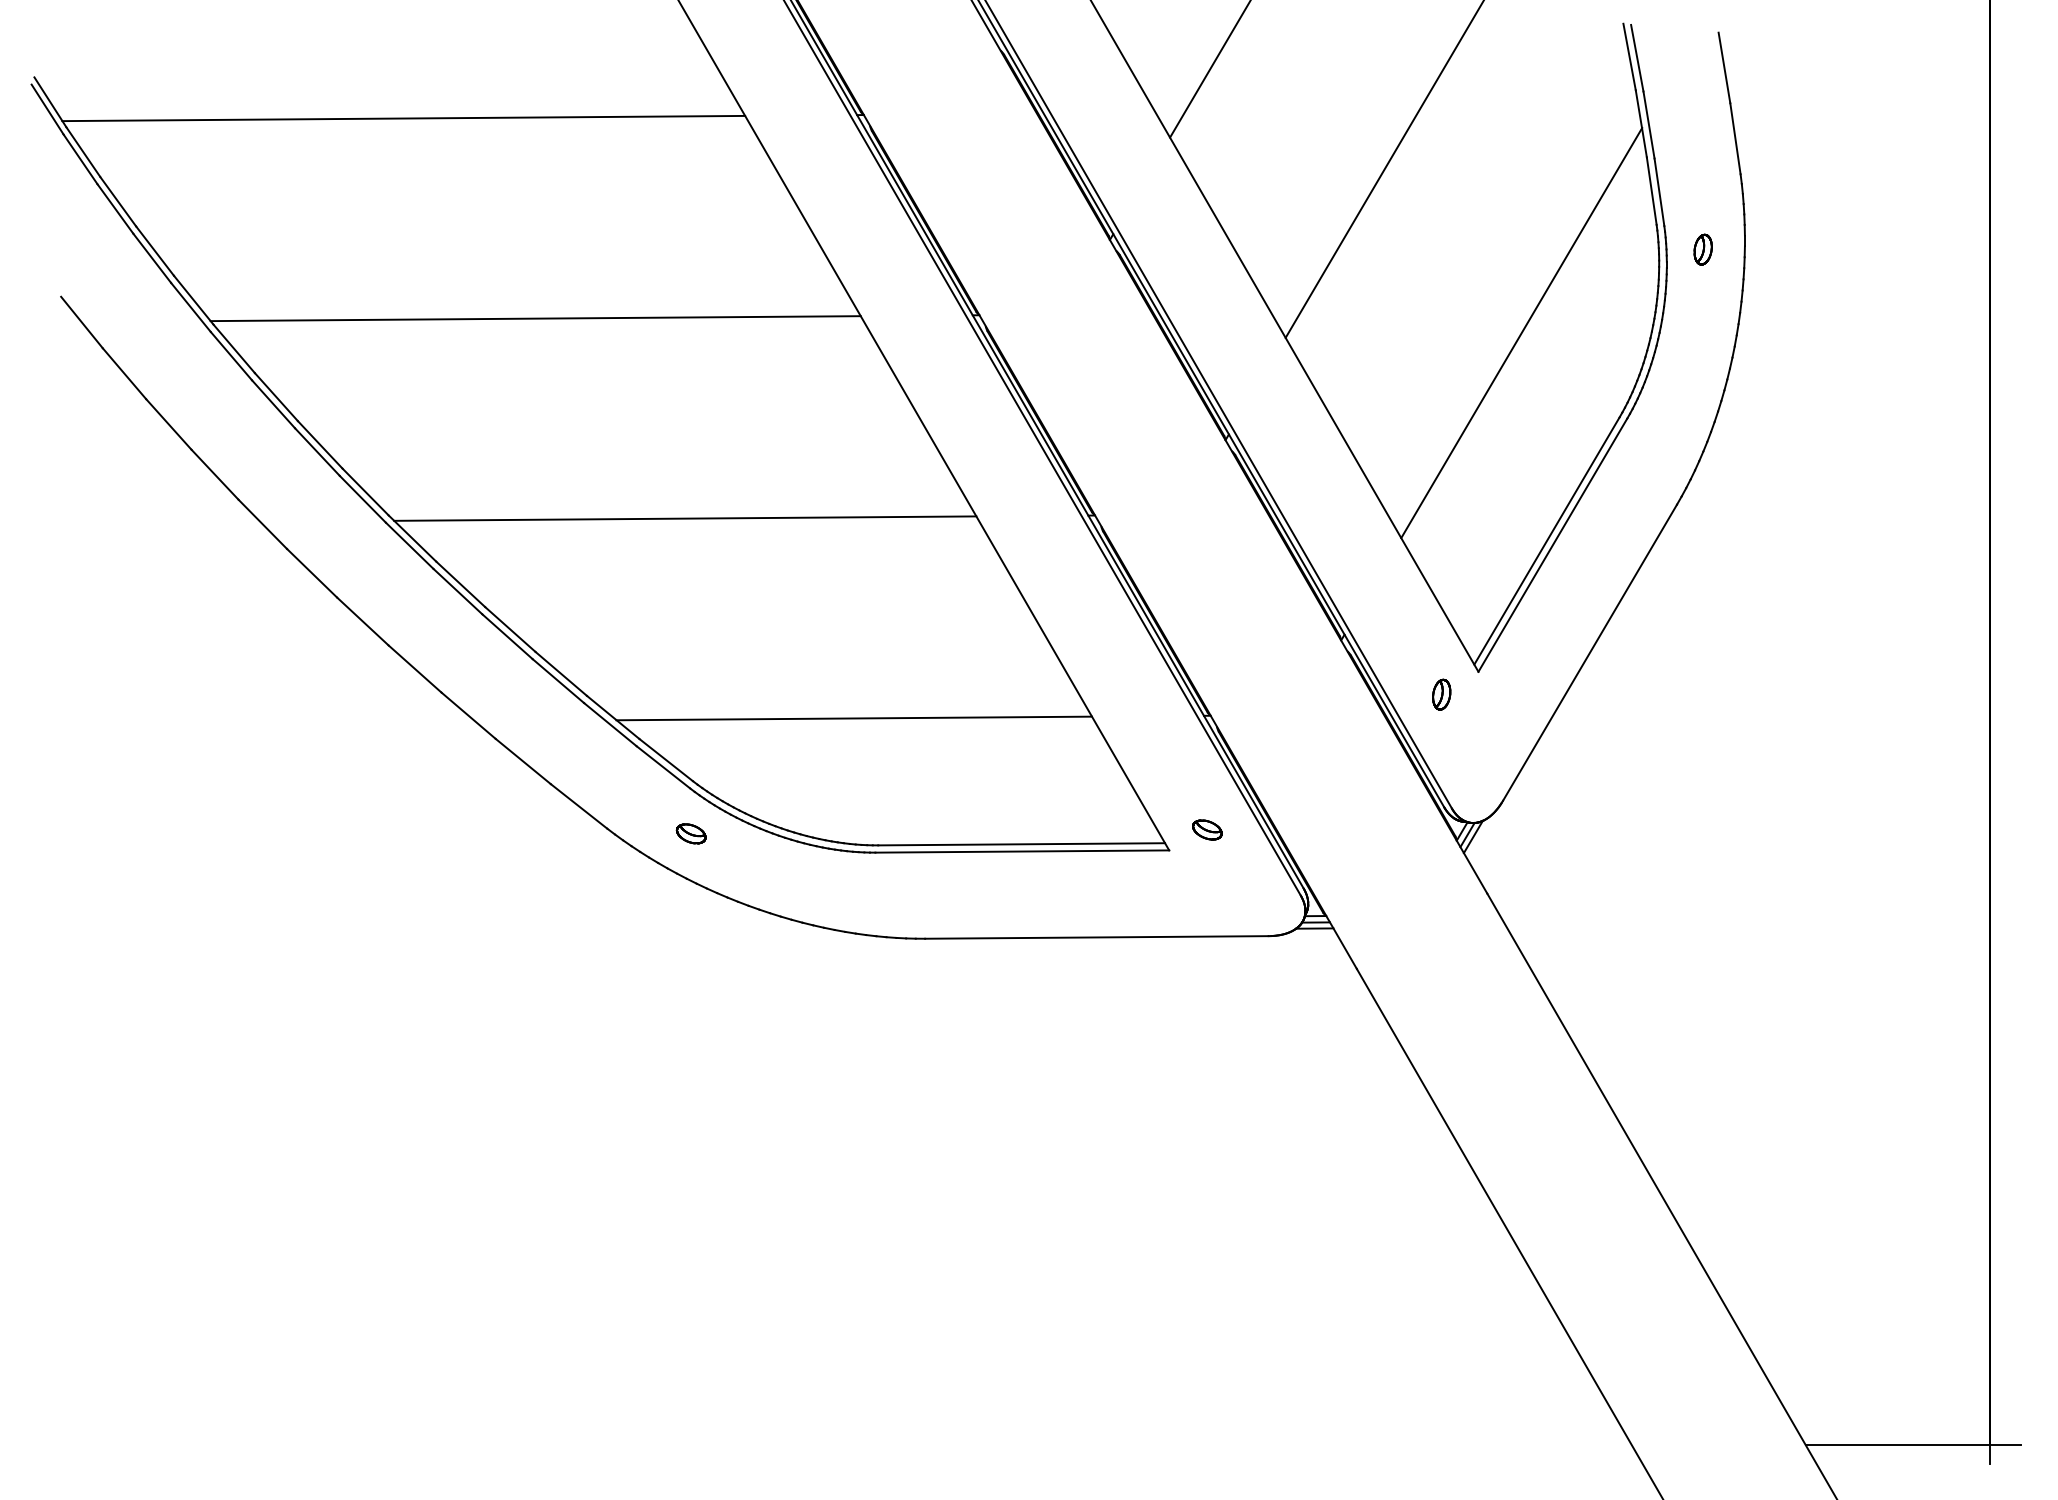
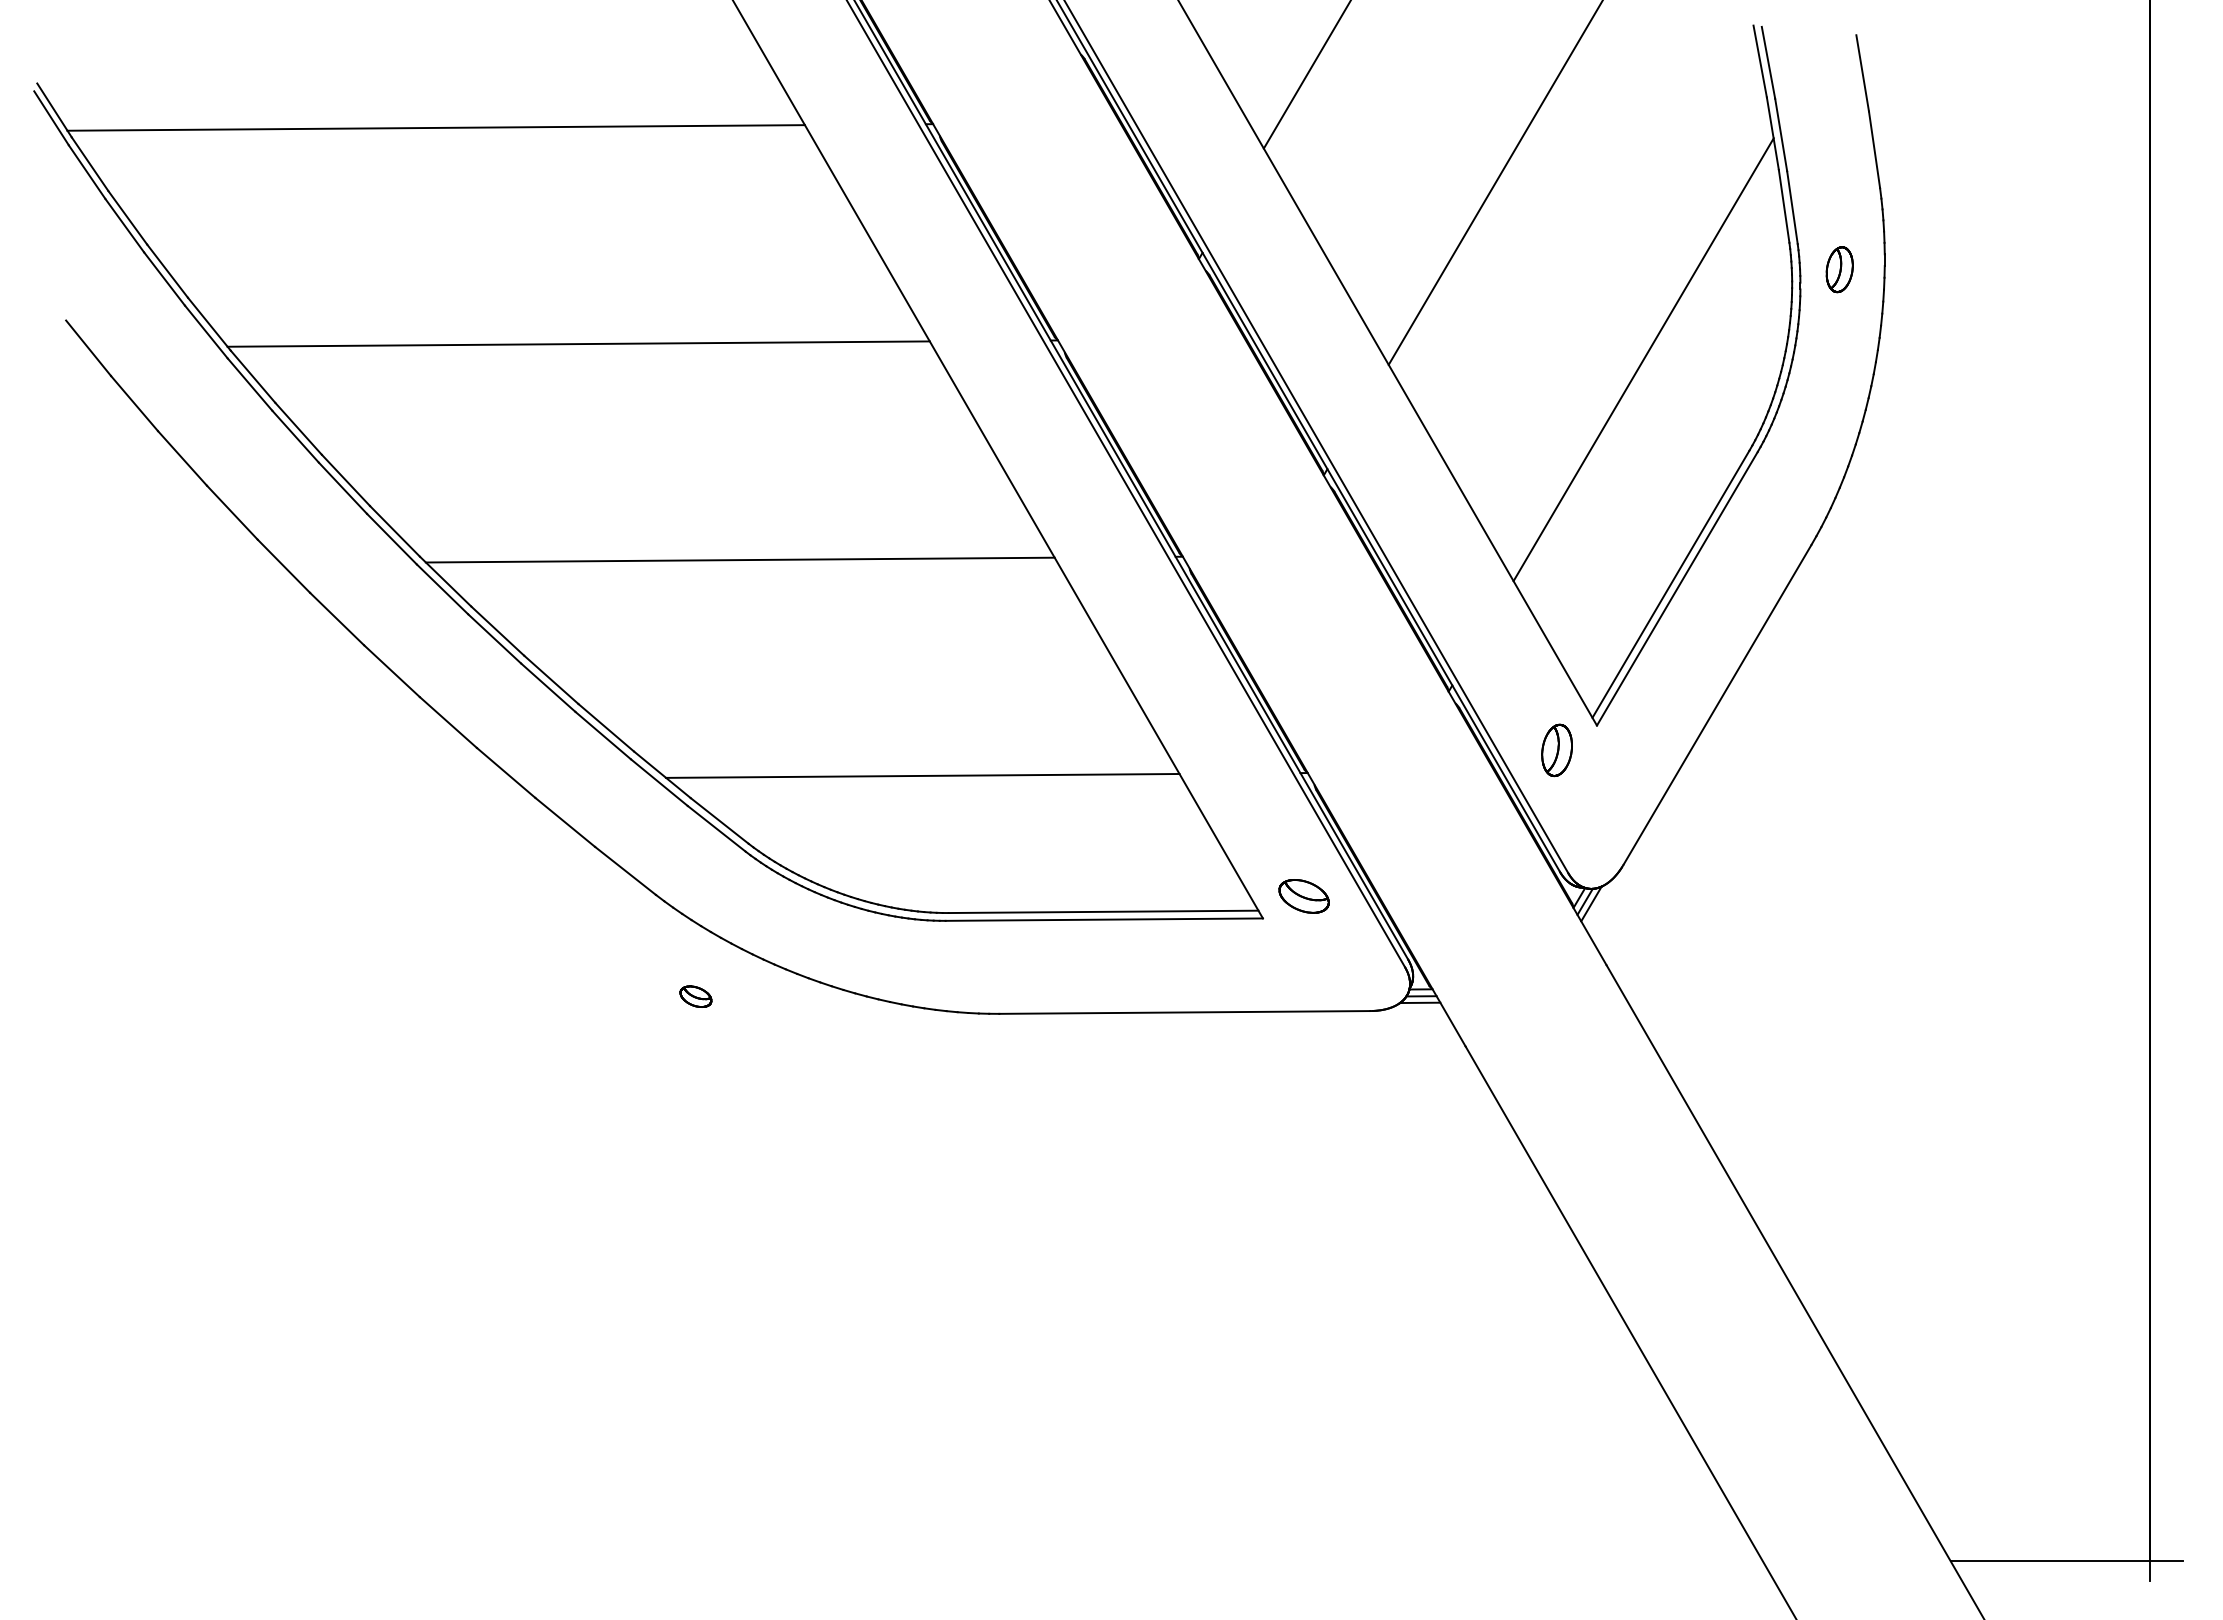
part: (1702, 249) -> (1838, 269), size x1.4
part: (1441, 694) -> (1557, 750), size x1.6
part: (1207, 829) -> (1304, 895), size x1.6
part: (690, 833) -> (695, 996), moved

